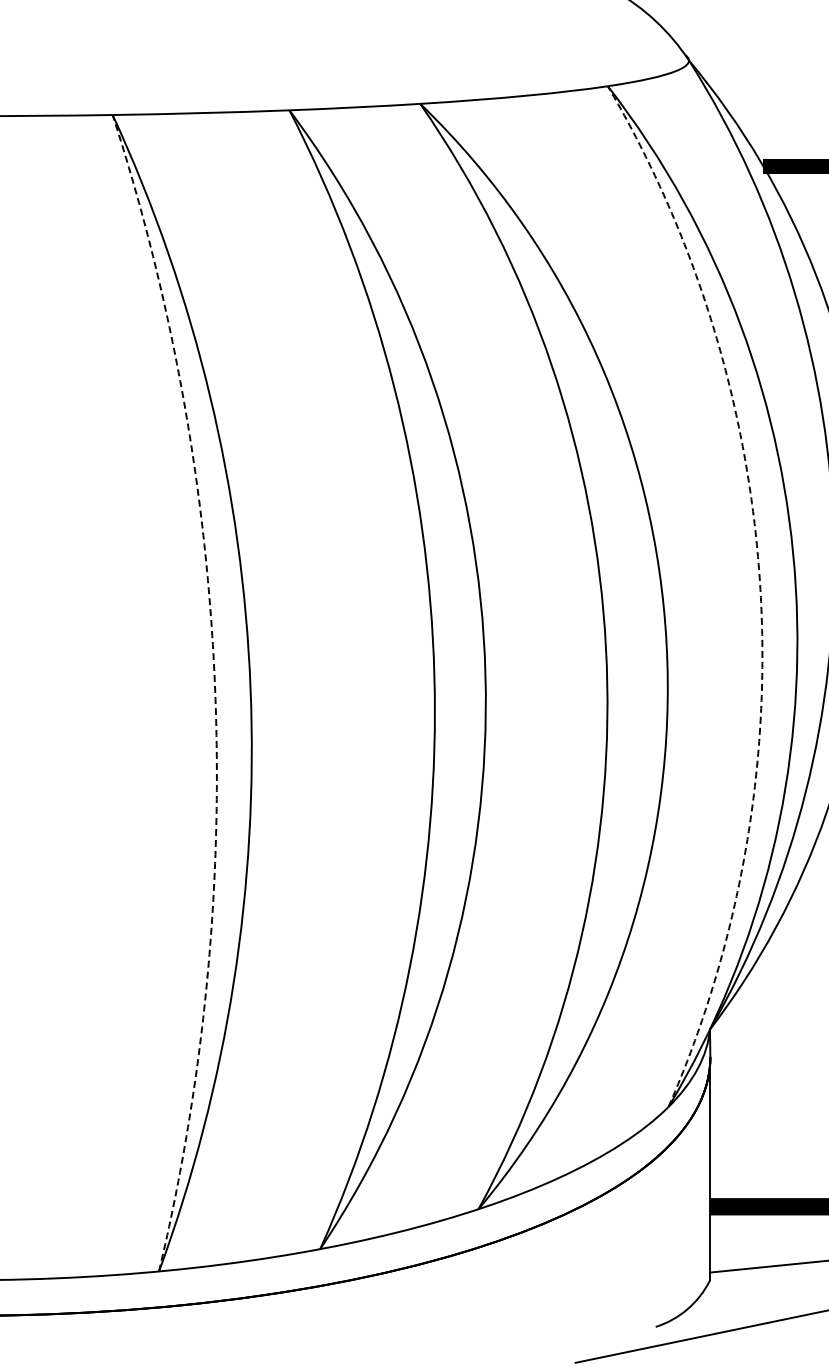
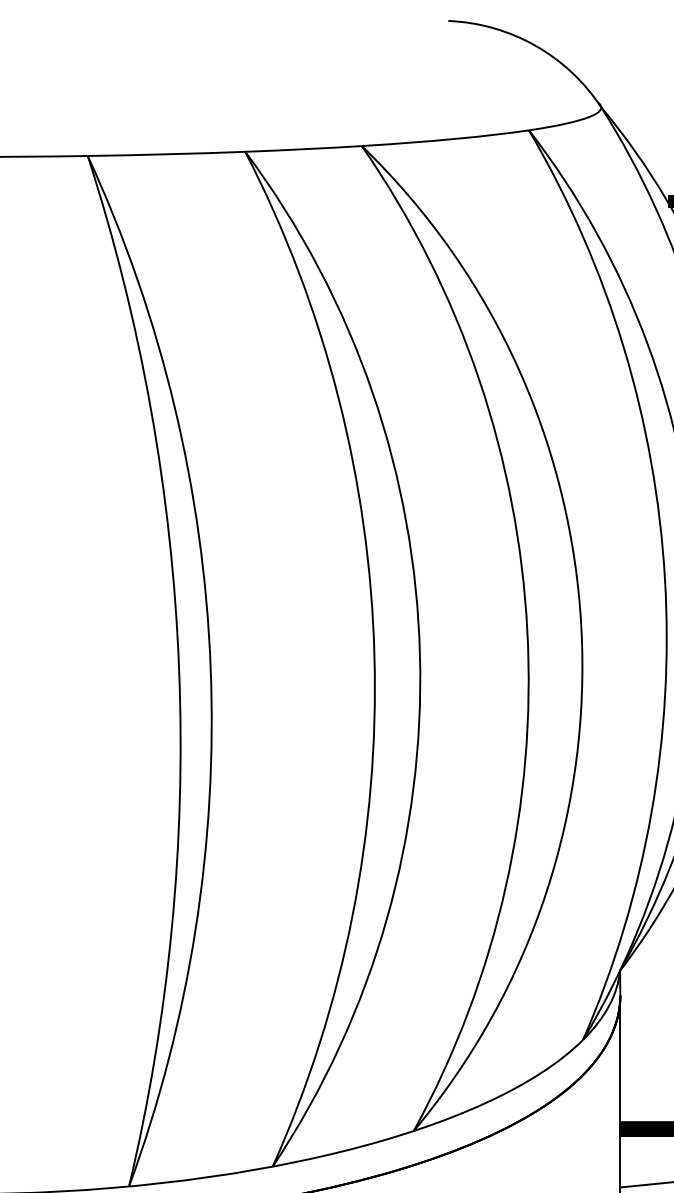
arc: (760, 589) -> (665, 578), dashed -> solid
arc: (215, 690) -> (179, 668), dashed -> solid

